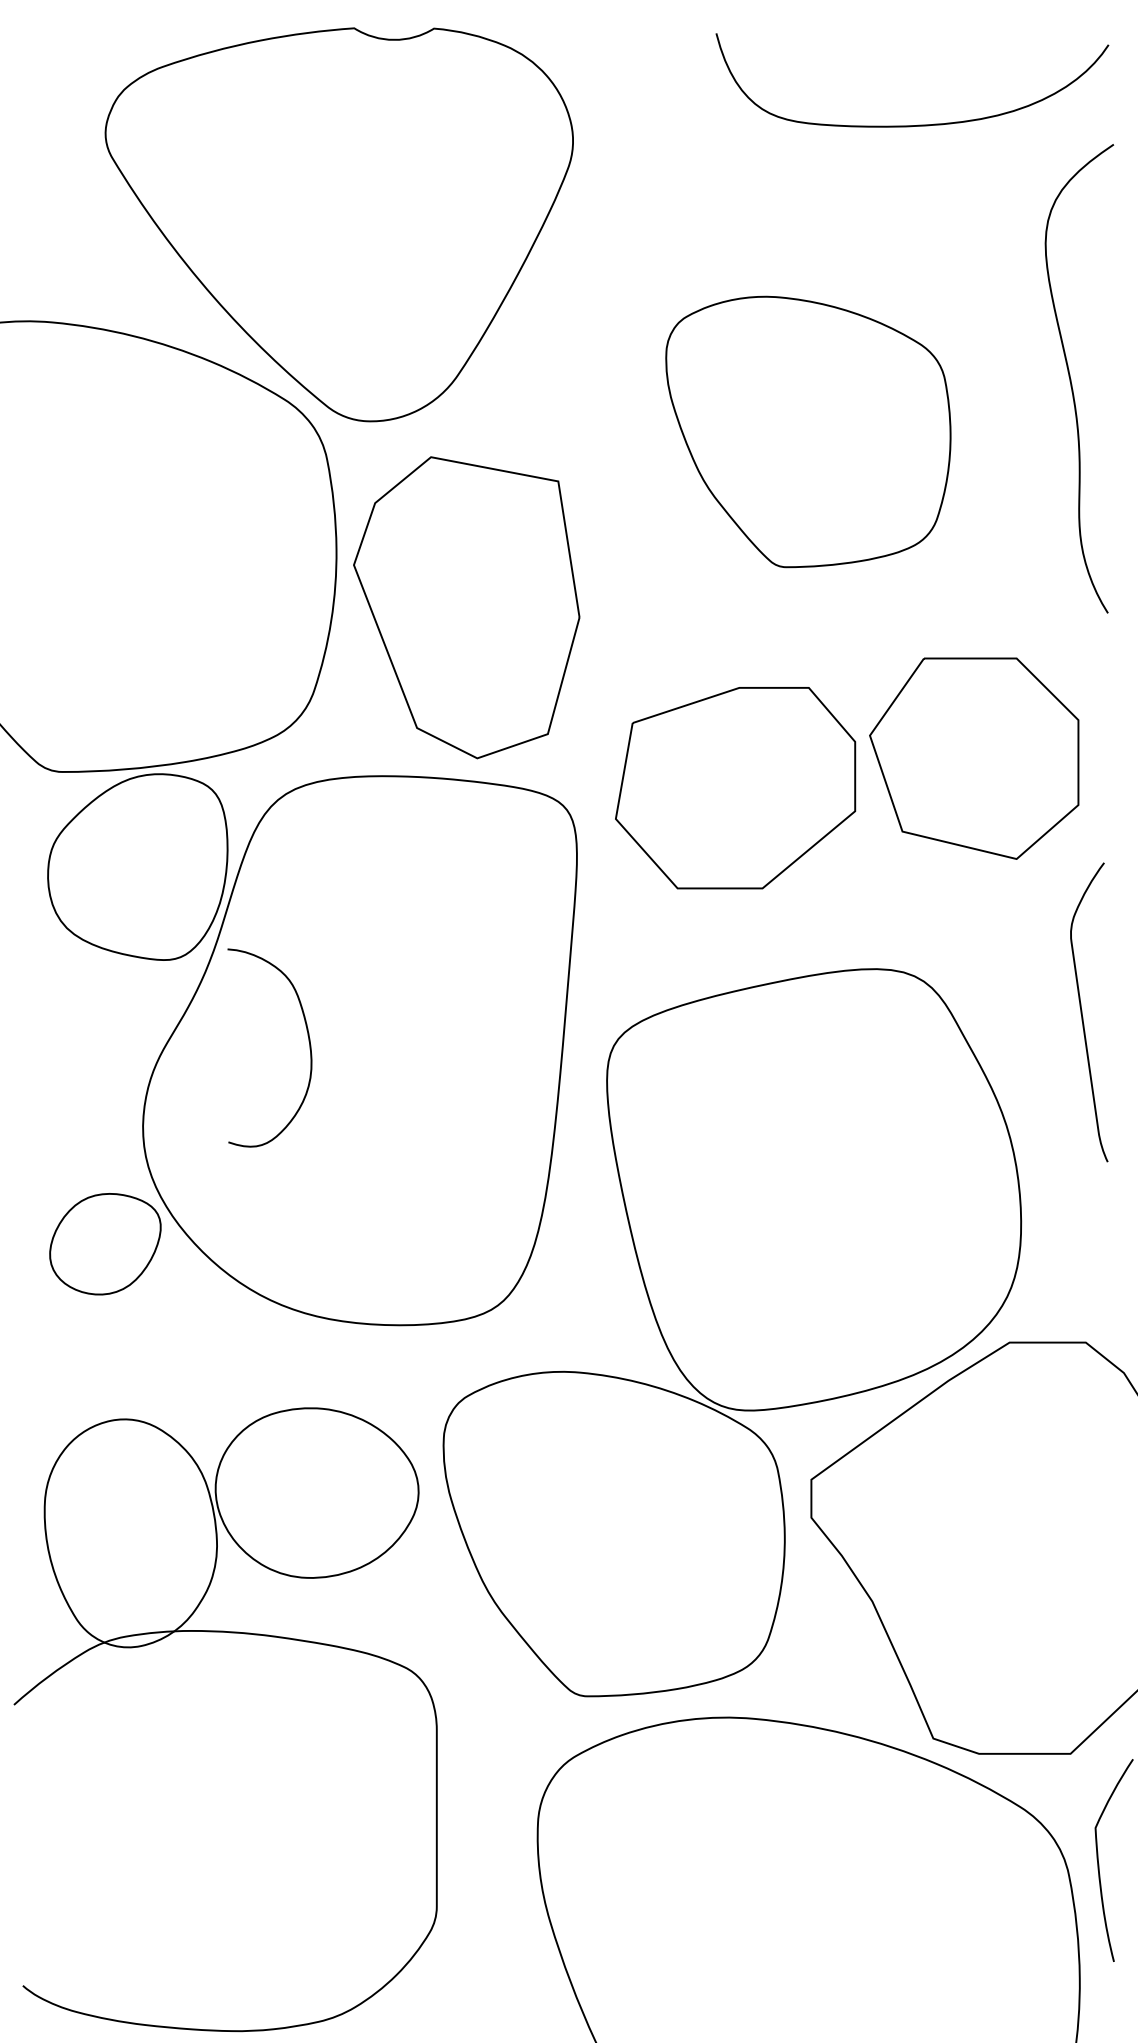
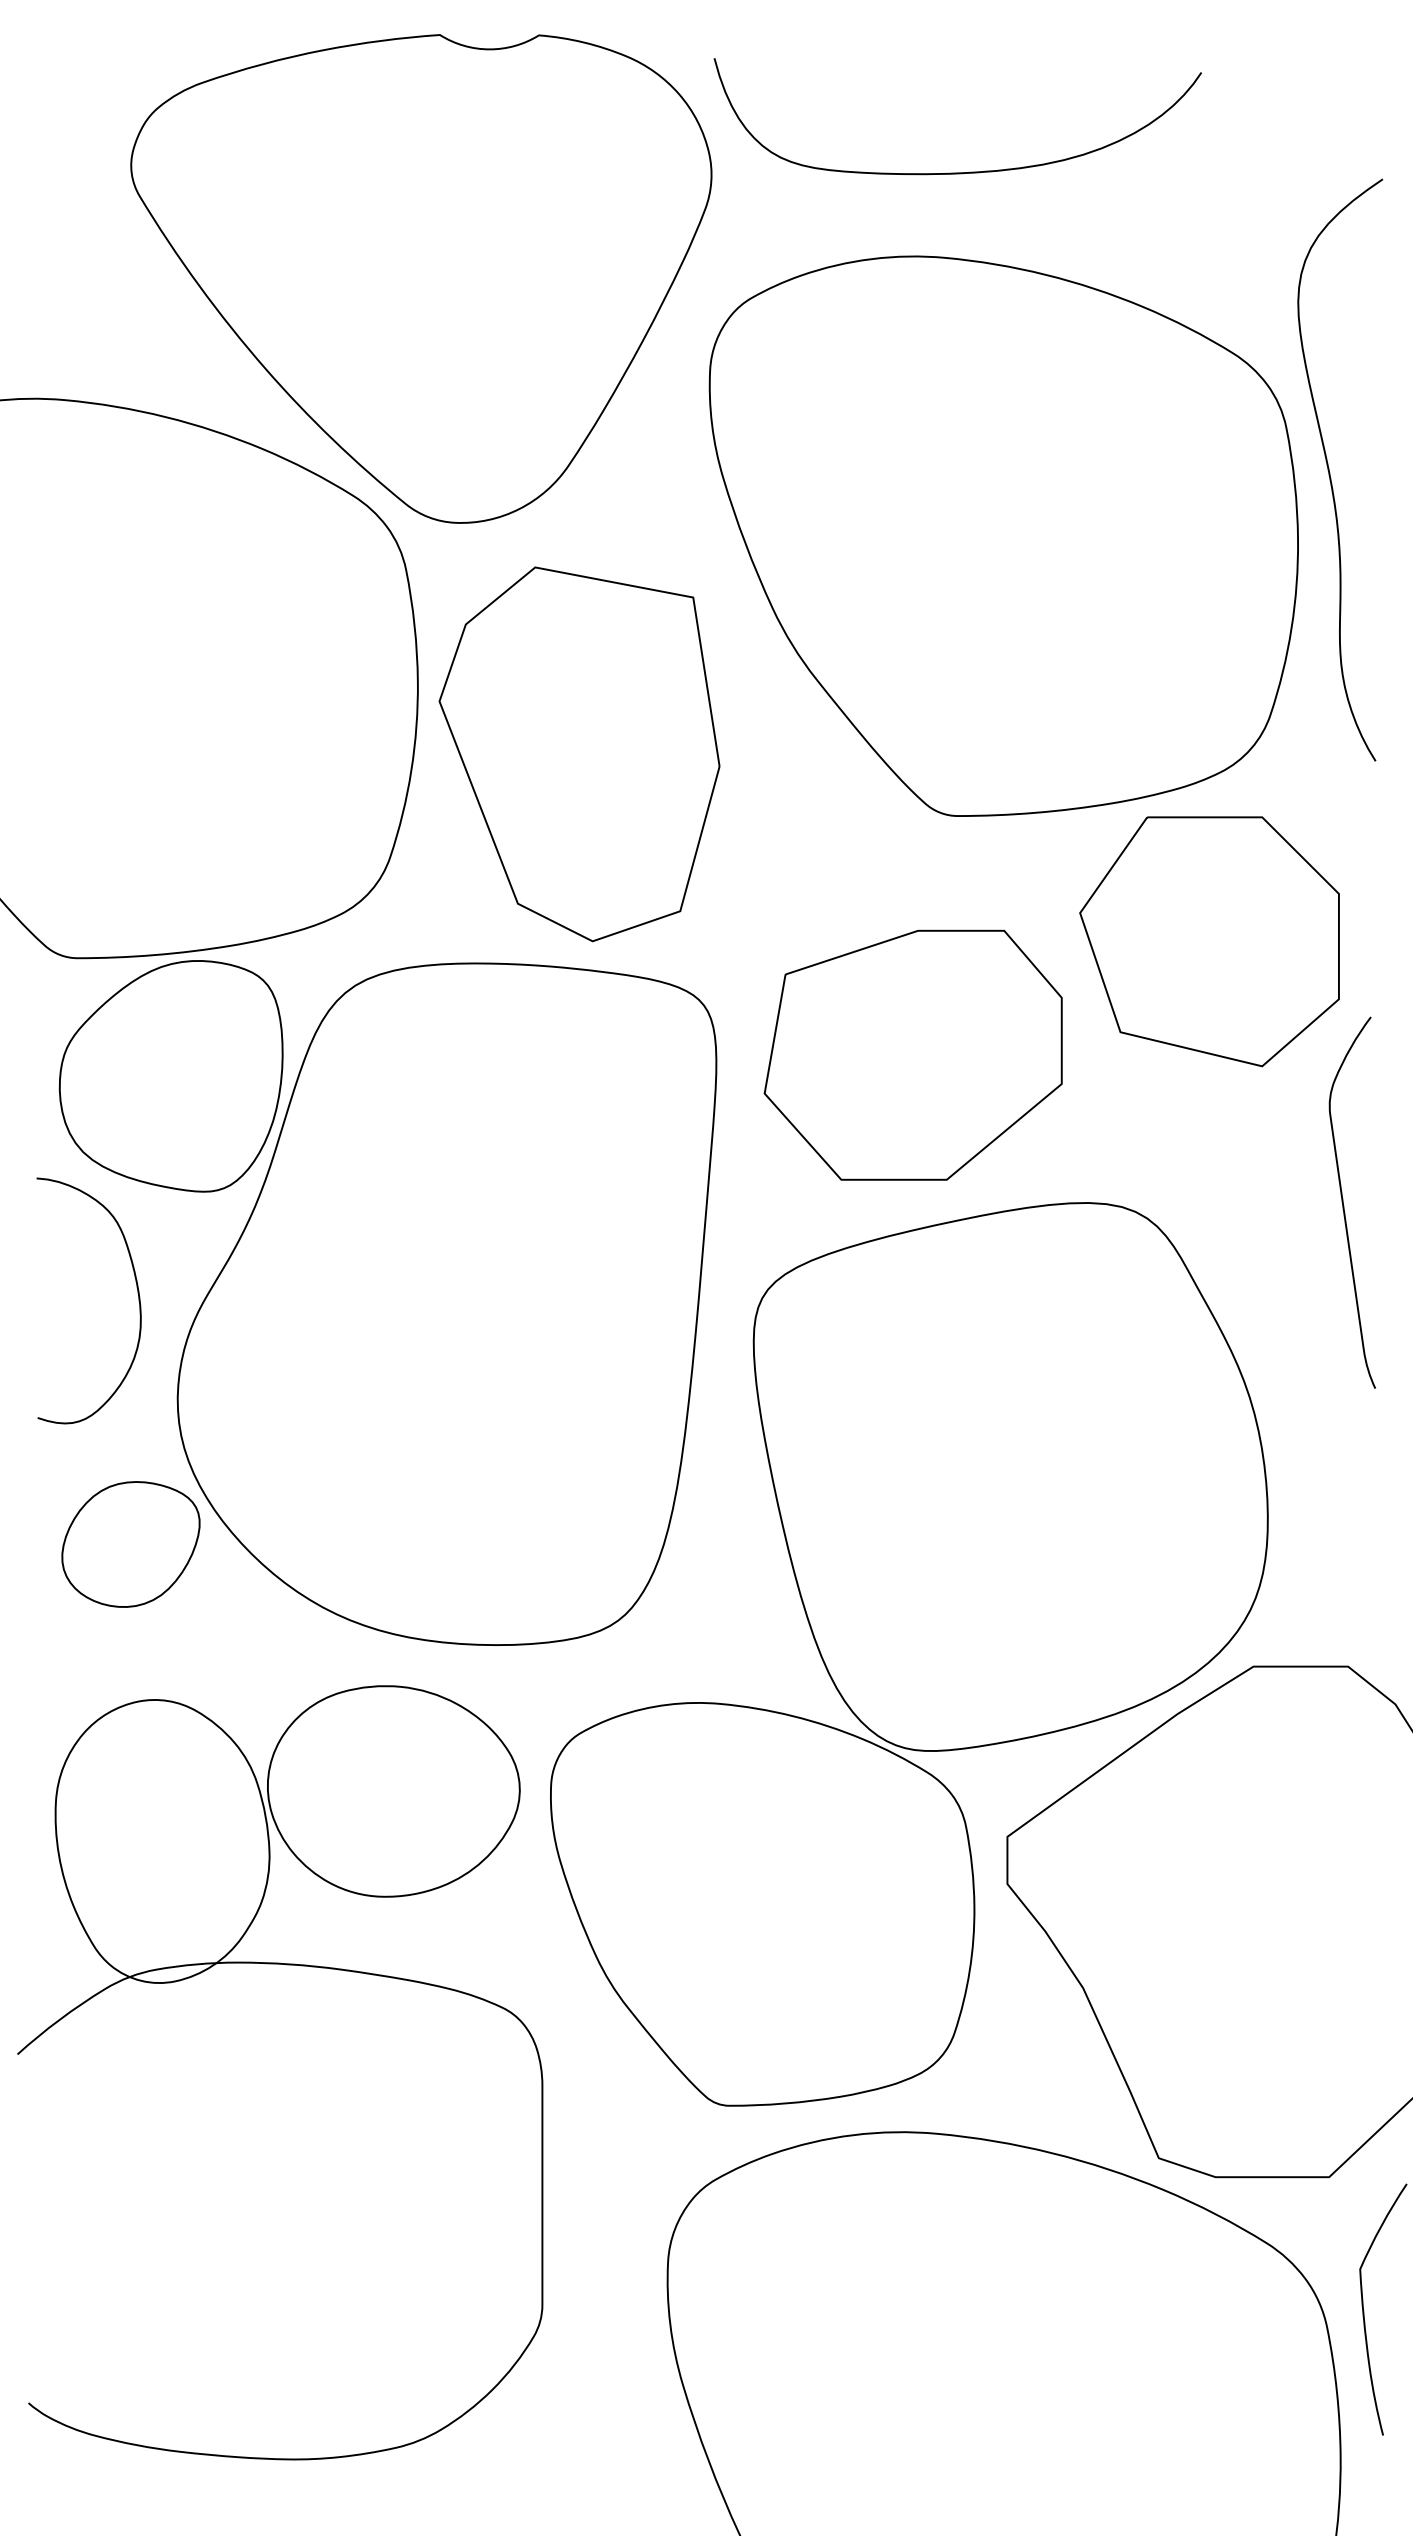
curve: (912, 125) -> (957, 172), moved
part: (808, 431) -> (1003, 535), size x1.67
part: (734, 787) -> (912, 1054), moved
curve: (1082, 1014) -> (1344, 1205), moved
curve: (308, 1042) -> (137, 1293), moved
part: (230, 1633) -> (286, 1965), moved

